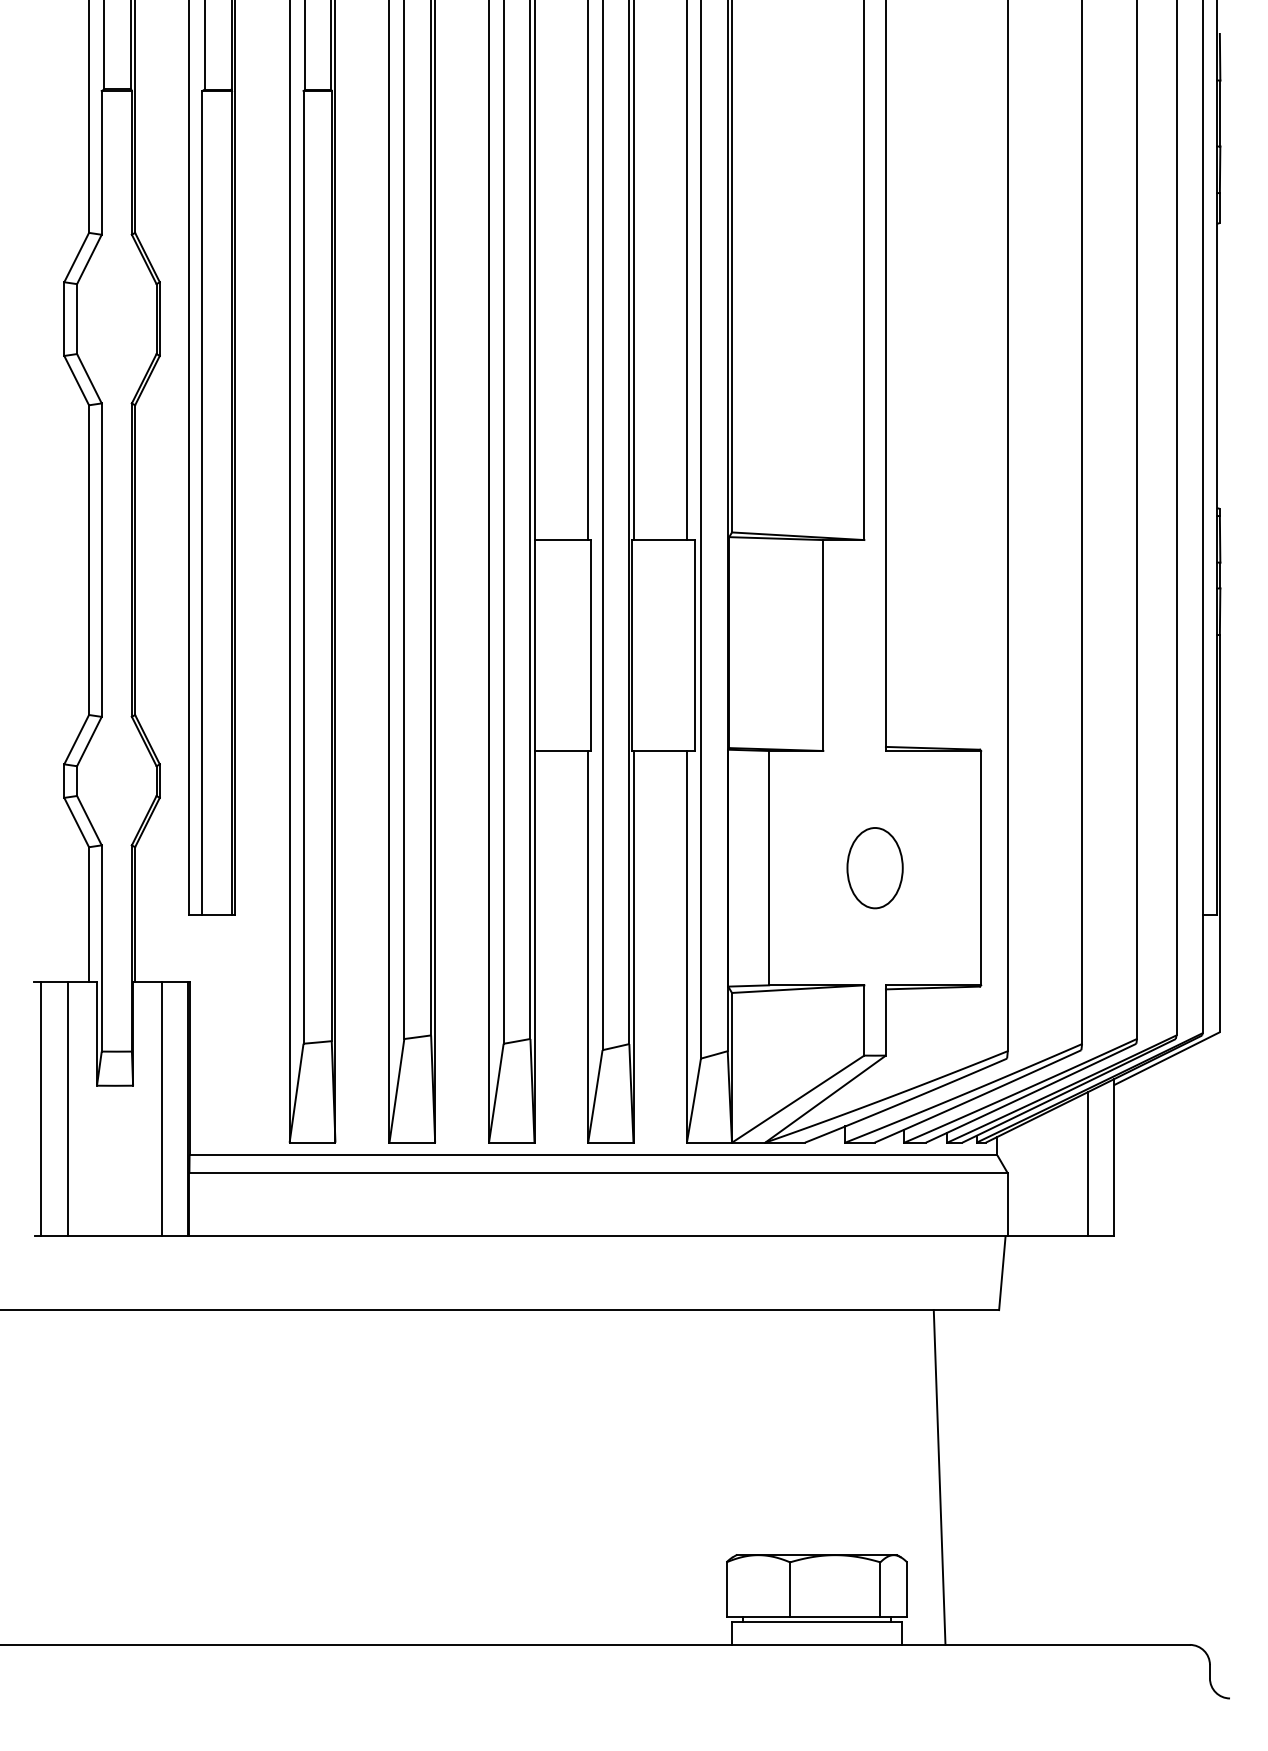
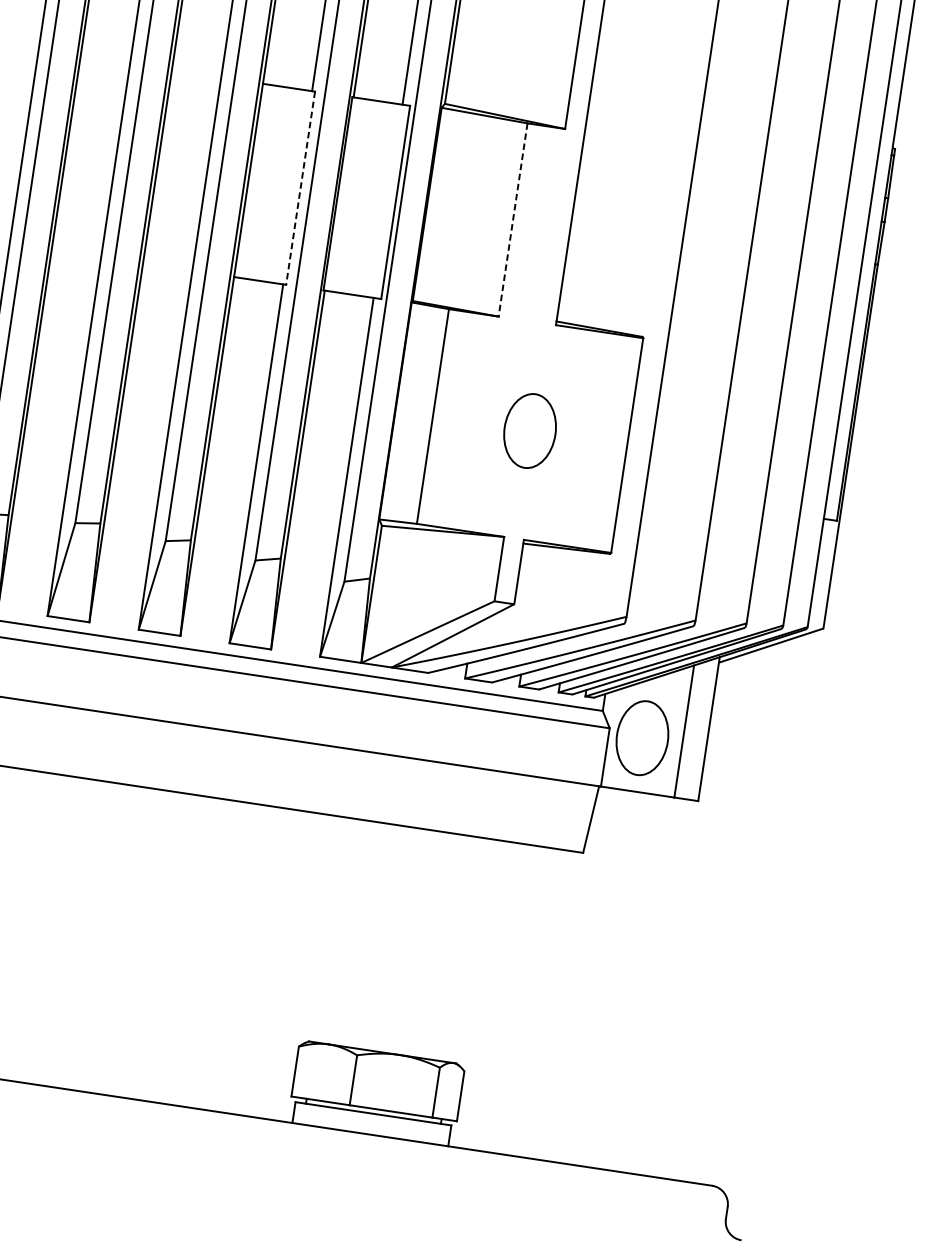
line: (591, 646) -> (300, 189), solid -> dashed
line: (823, 646) -> (513, 220), solid -> dashed
part: (1043, 1178) -> (641, 738), added
line: (939, 1477) -> (505, 998), removed

